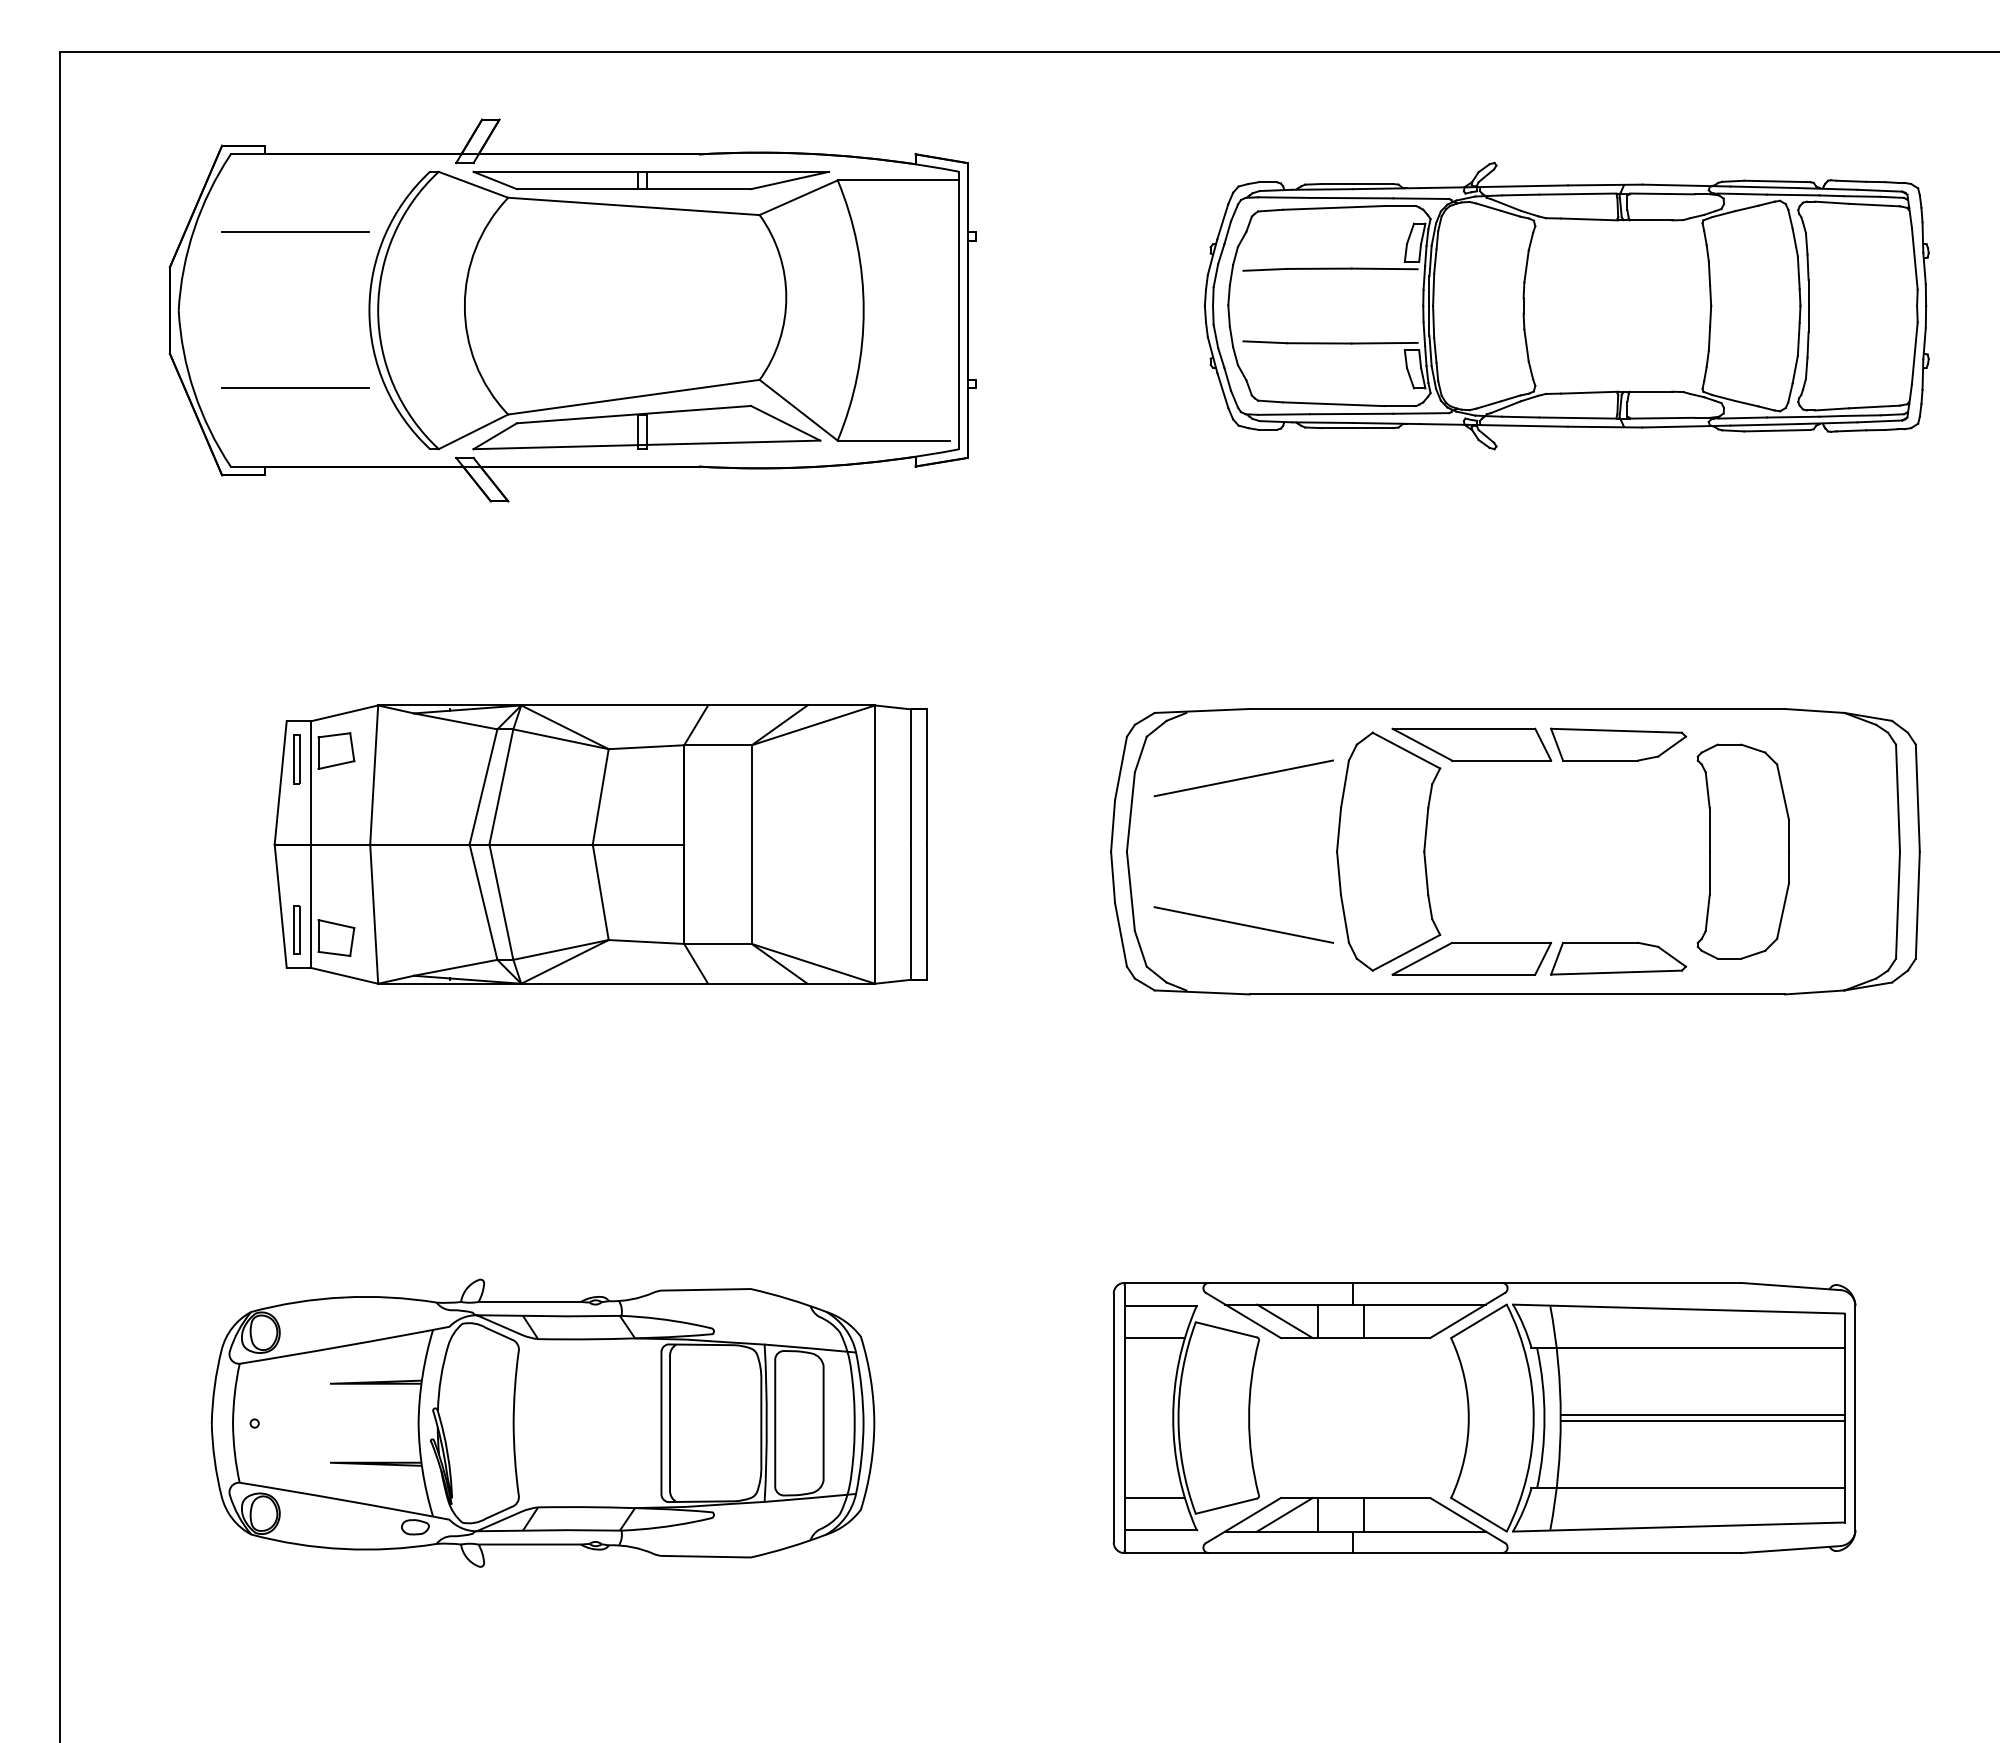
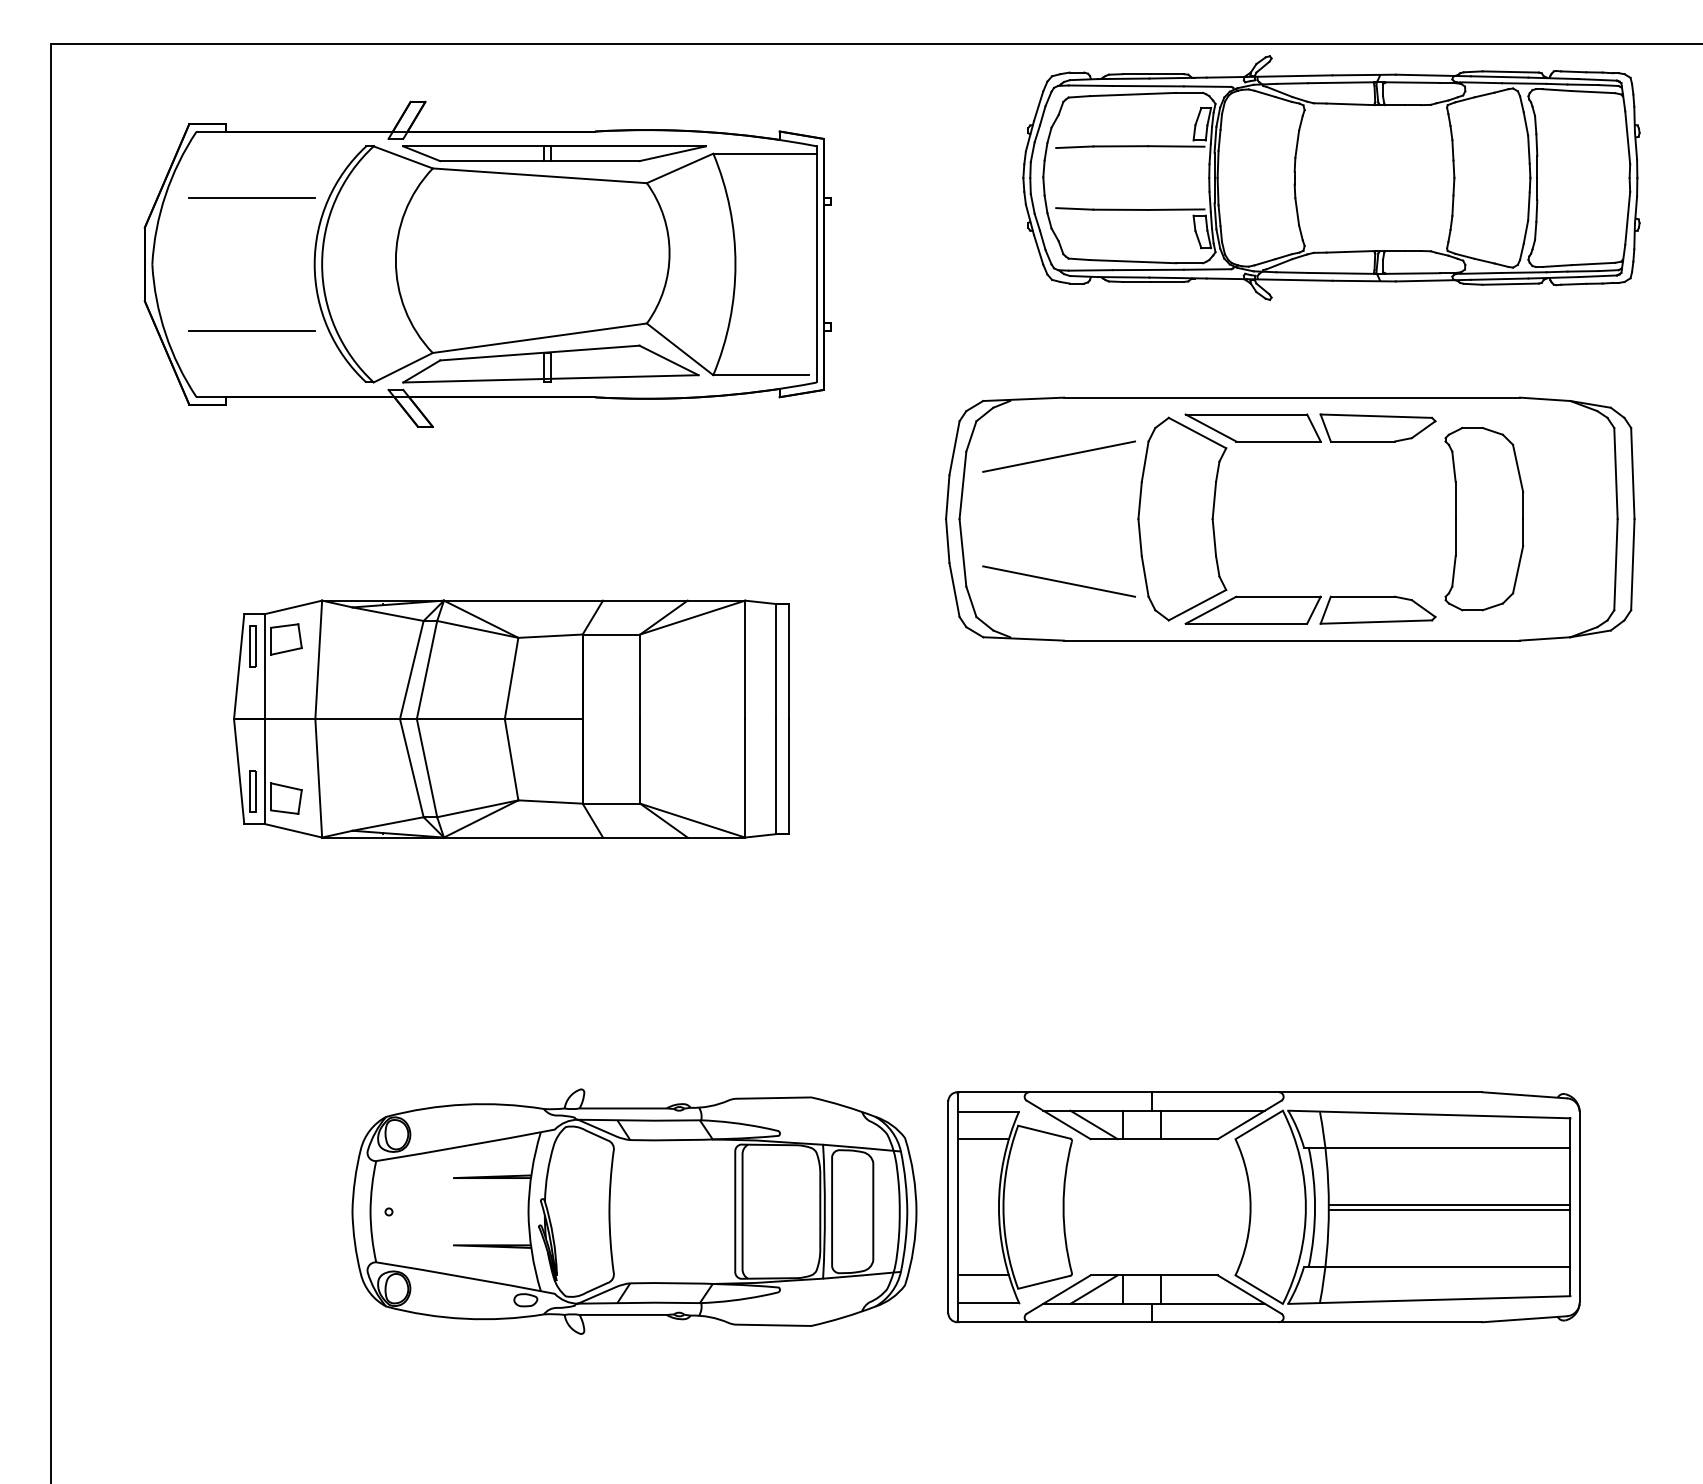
part: (1566, 305) -> (1331, 177), moved
part: (1515, 851) -> (1290, 518), moved
part: (542, 1422) -> (633, 1211), moved

